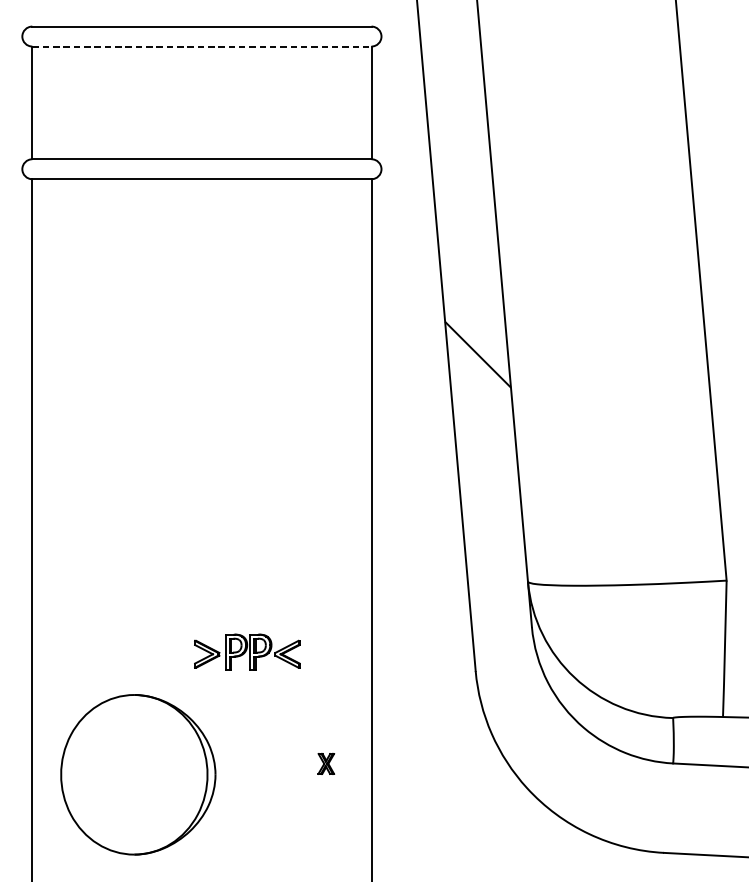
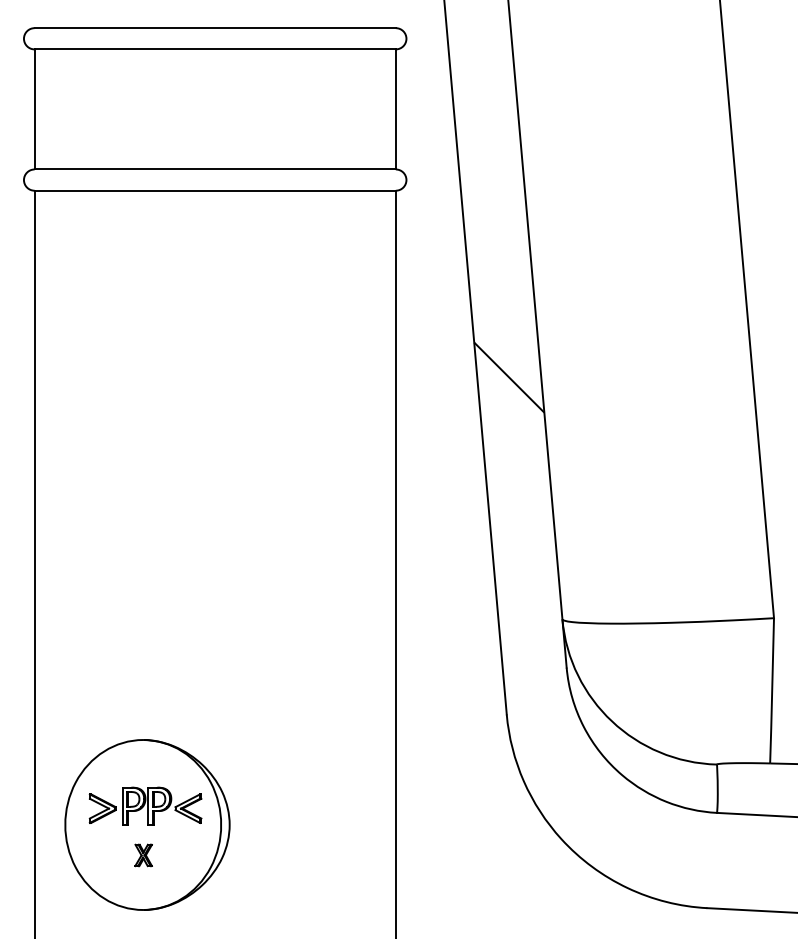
line: (202, 46) -> (215, 49), dashed -> solid
part: (247, 651) -> (145, 805), moved
part: (326, 764) -> (143, 855), moved

